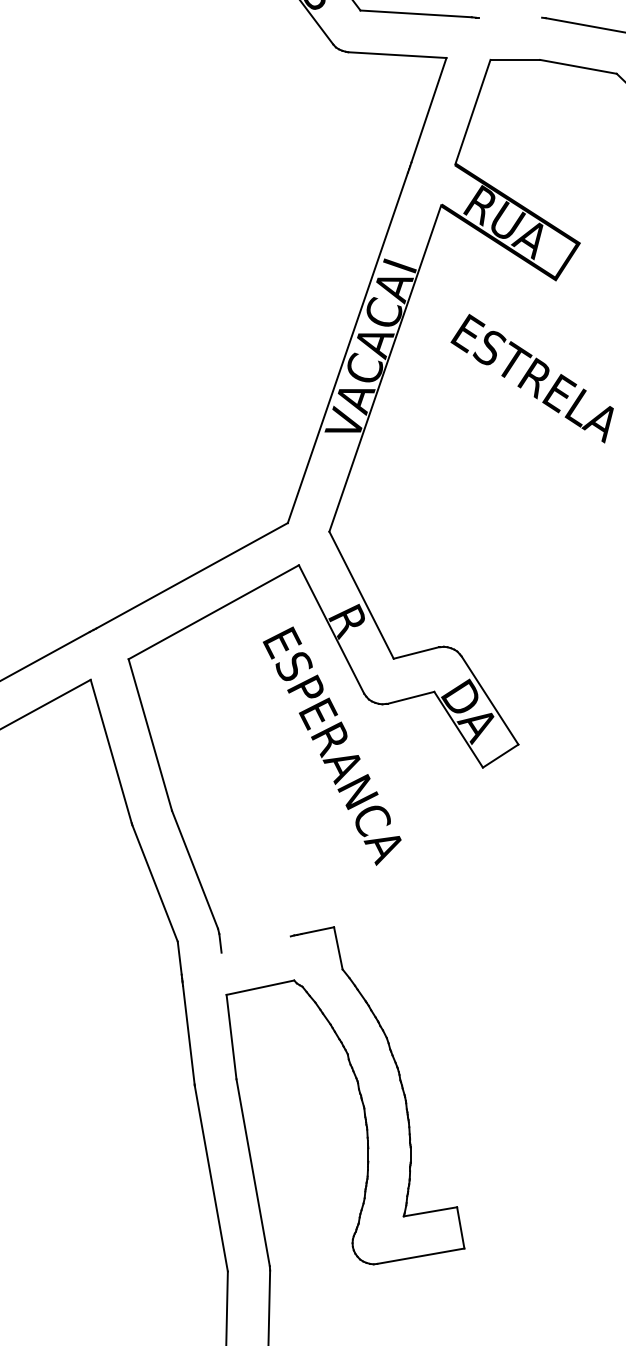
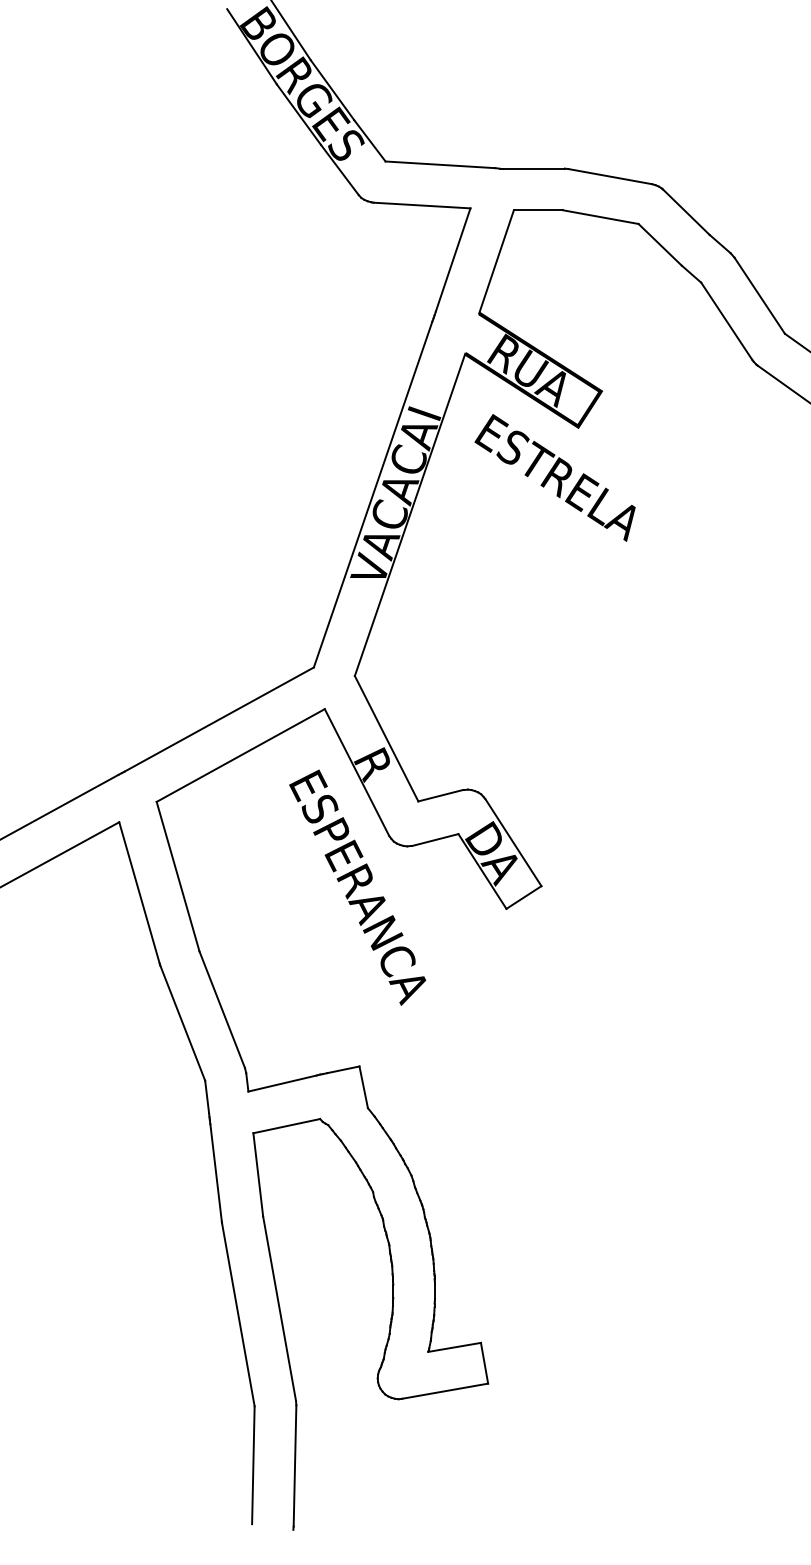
line: (510, 17) -> (533, 168), added
text: (531, 378) -> (554, 477), moved
line: (256, 944) -> (282, 1083), added

